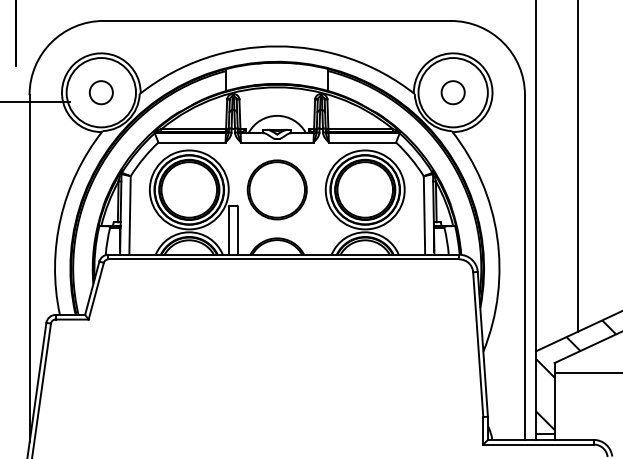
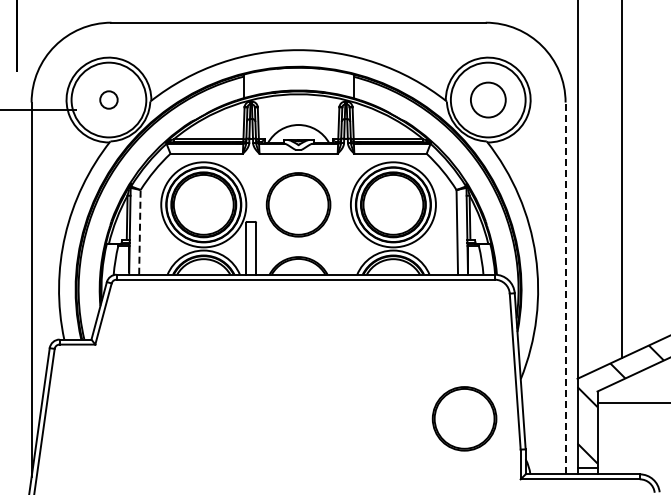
circle: (100, 92) -> (108, 99), size x0.7
circle: (452, 92) -> (487, 99), size x1.4
line: (129, 214) -> (139, 231), solid -> dashed
line: (524, 267) -> (565, 288), solid -> dashed
part: (431, 388) -> (464, 418), added

